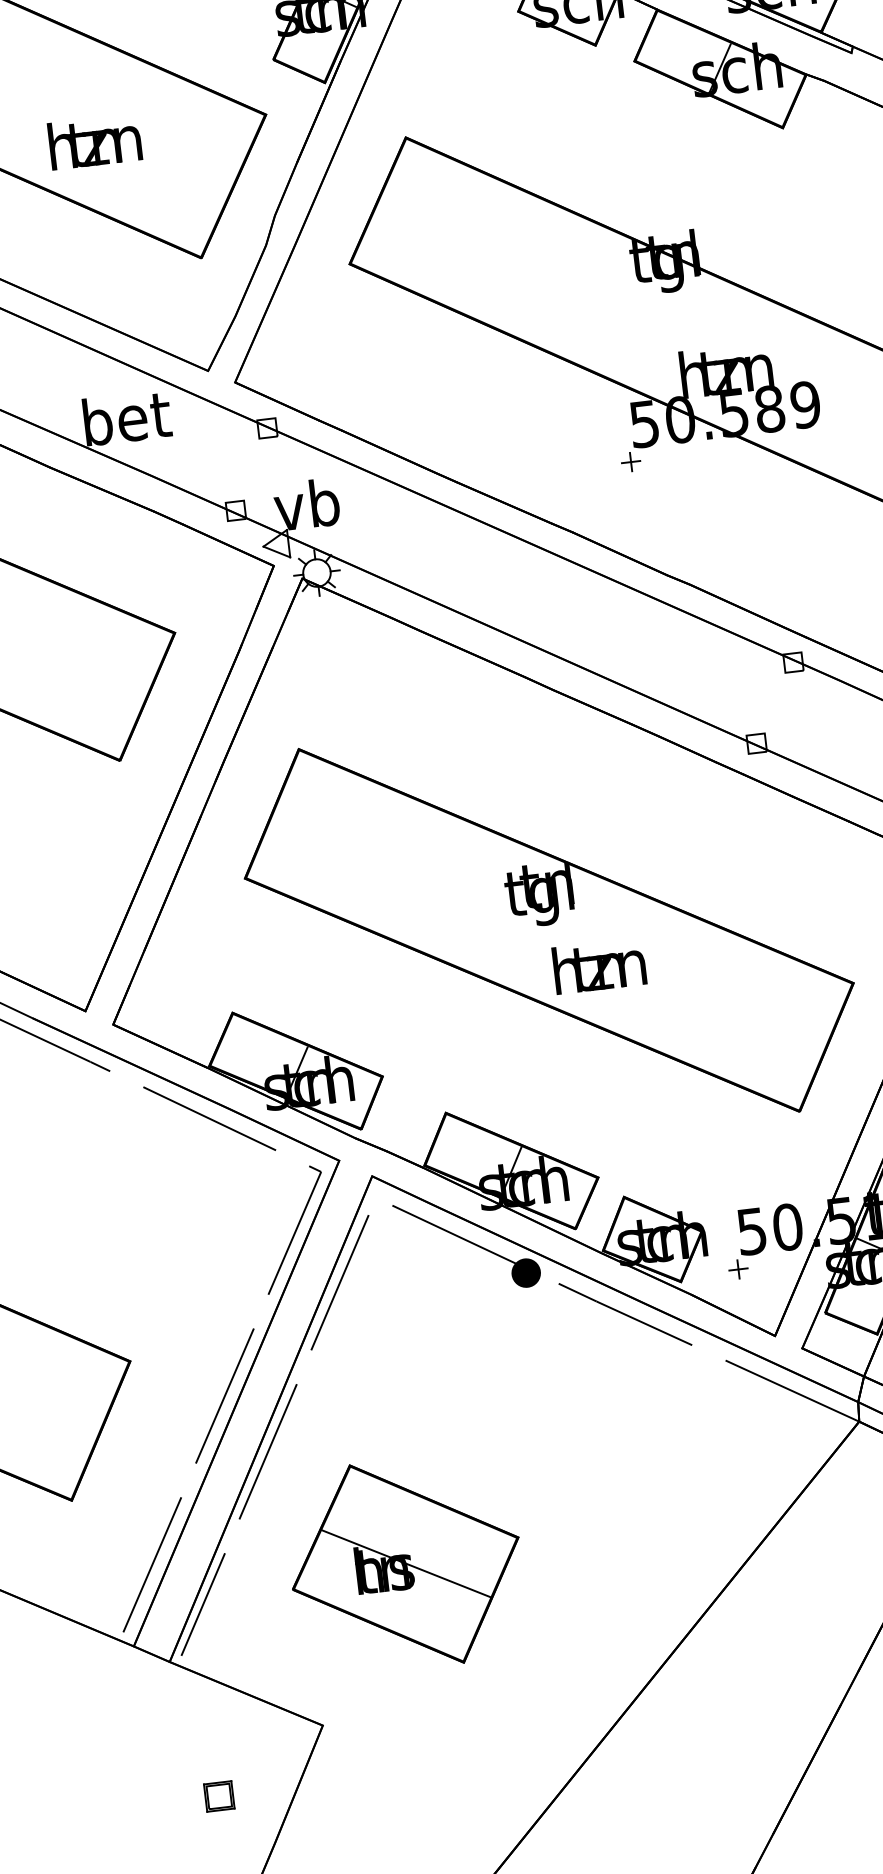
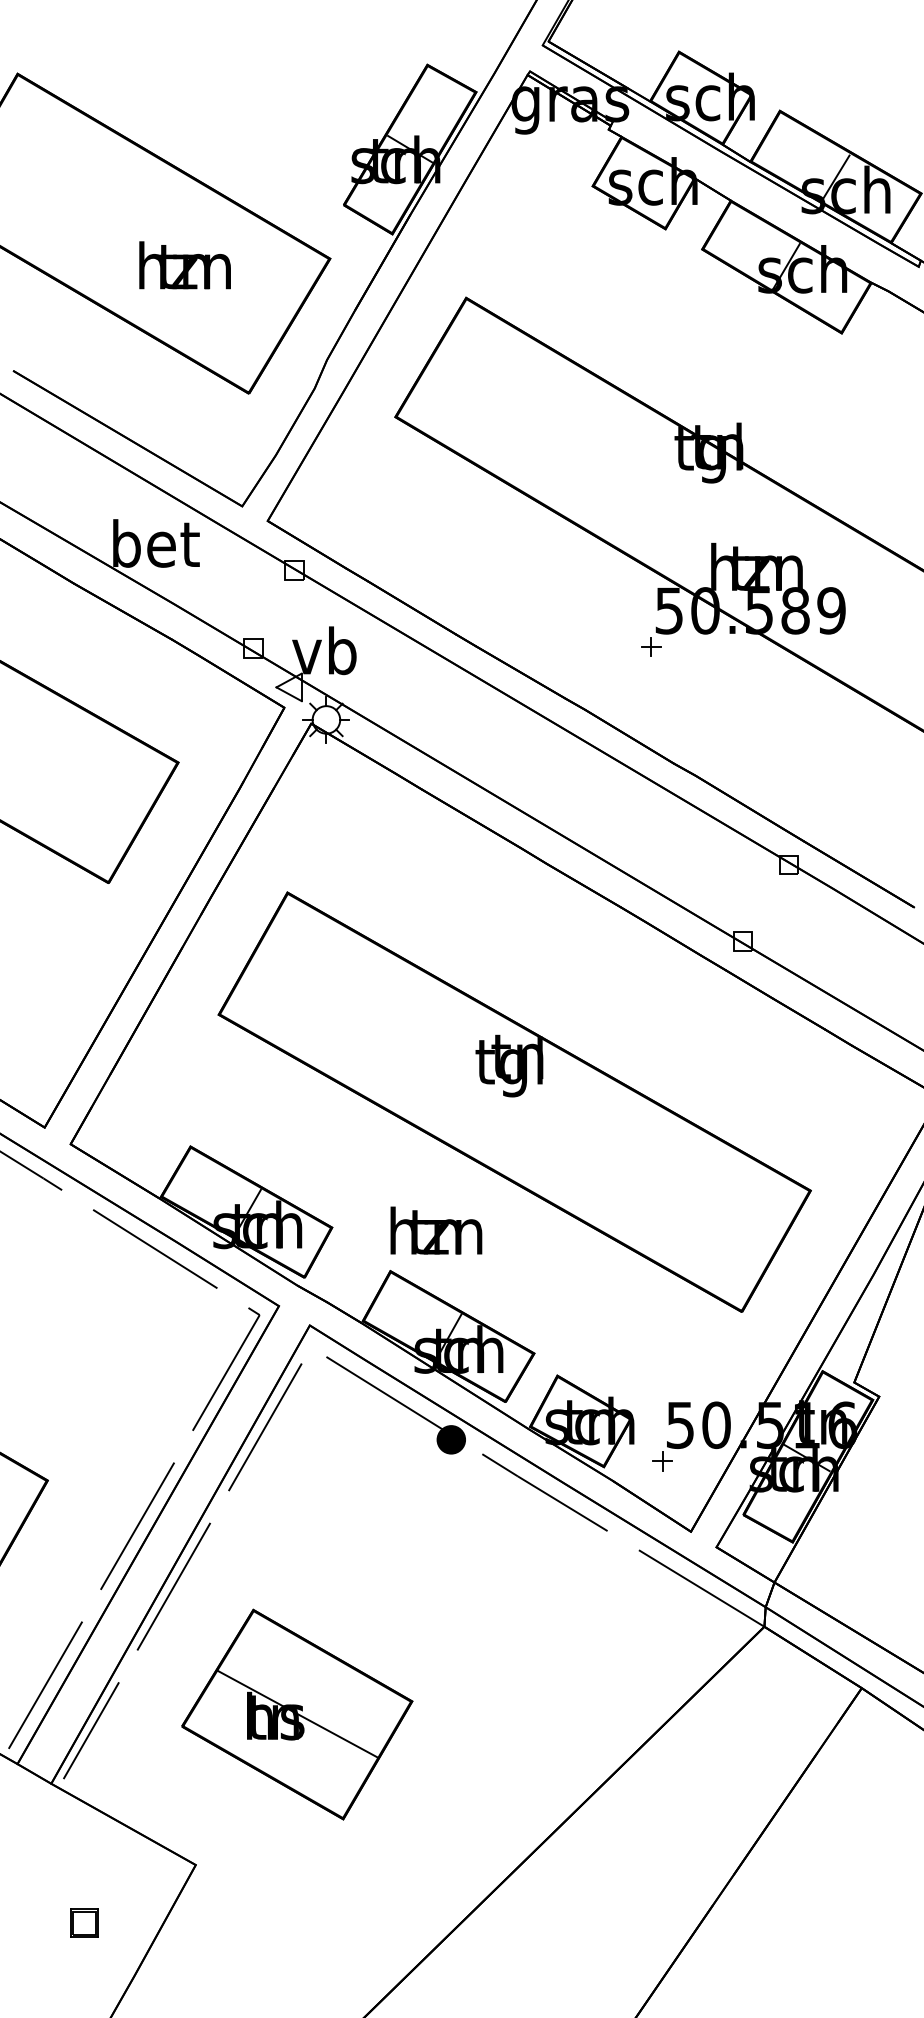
text: (94, 141) -> (184, 265), moved
text: (599, 965) -> (436, 1230), moved

